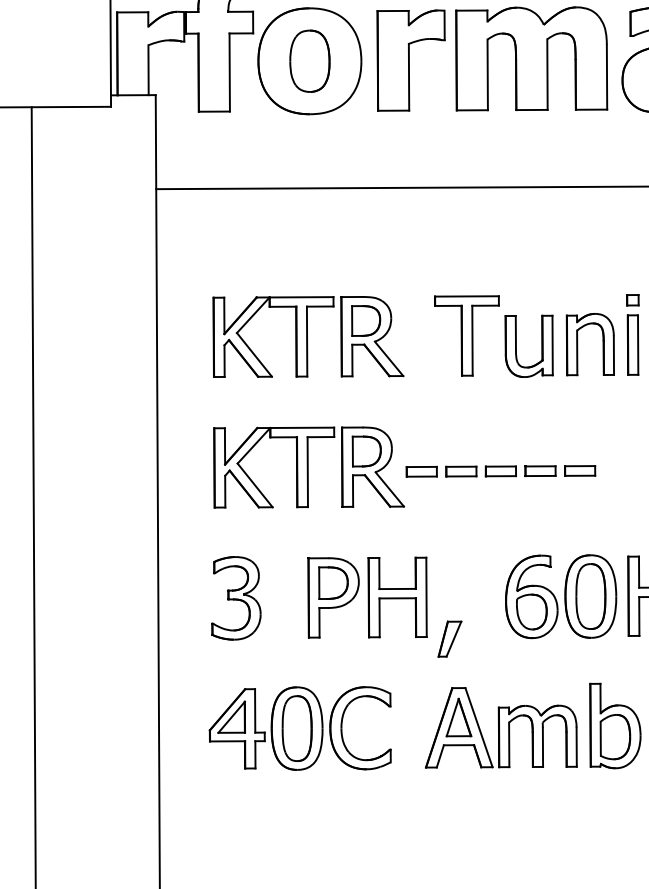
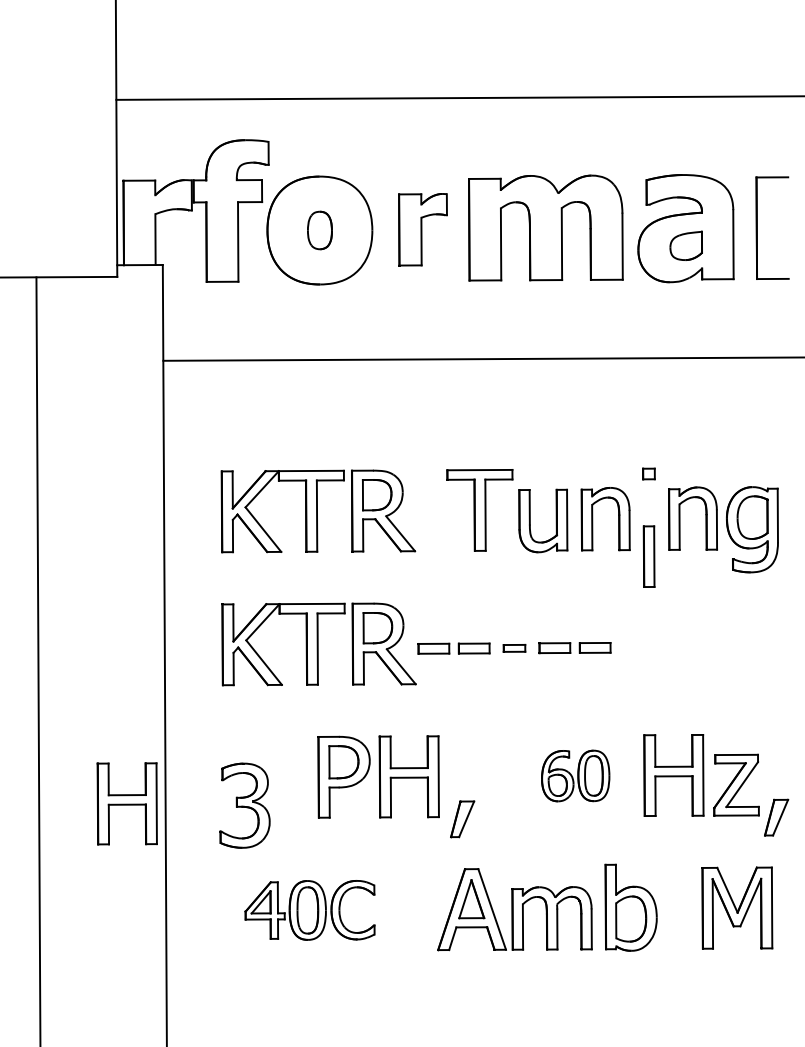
part: (410, 60) -> (422, 229), size x0.7
part: (309, 61) -> (319, 230), size x0.6
part: (632, 344) -> (648, 556), moved
part: (500, 471) -> (514, 648), size x0.7
part: (560, 596) -> (575, 775), size x0.6
part: (235, 598) -> (244, 805), moved
part: (120, 623) -> (126, 803), added
part: (299, 728) -> (309, 910), size x0.7

